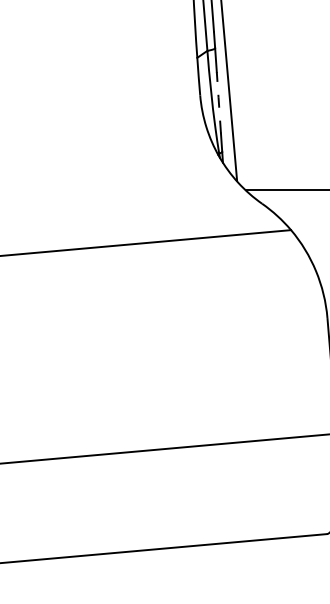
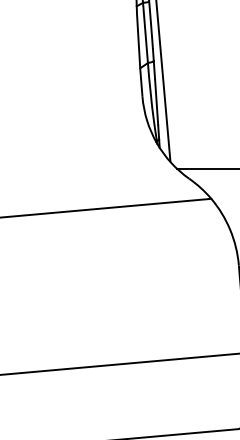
line: (218, 102) -> (156, 102), dashed -> solid

